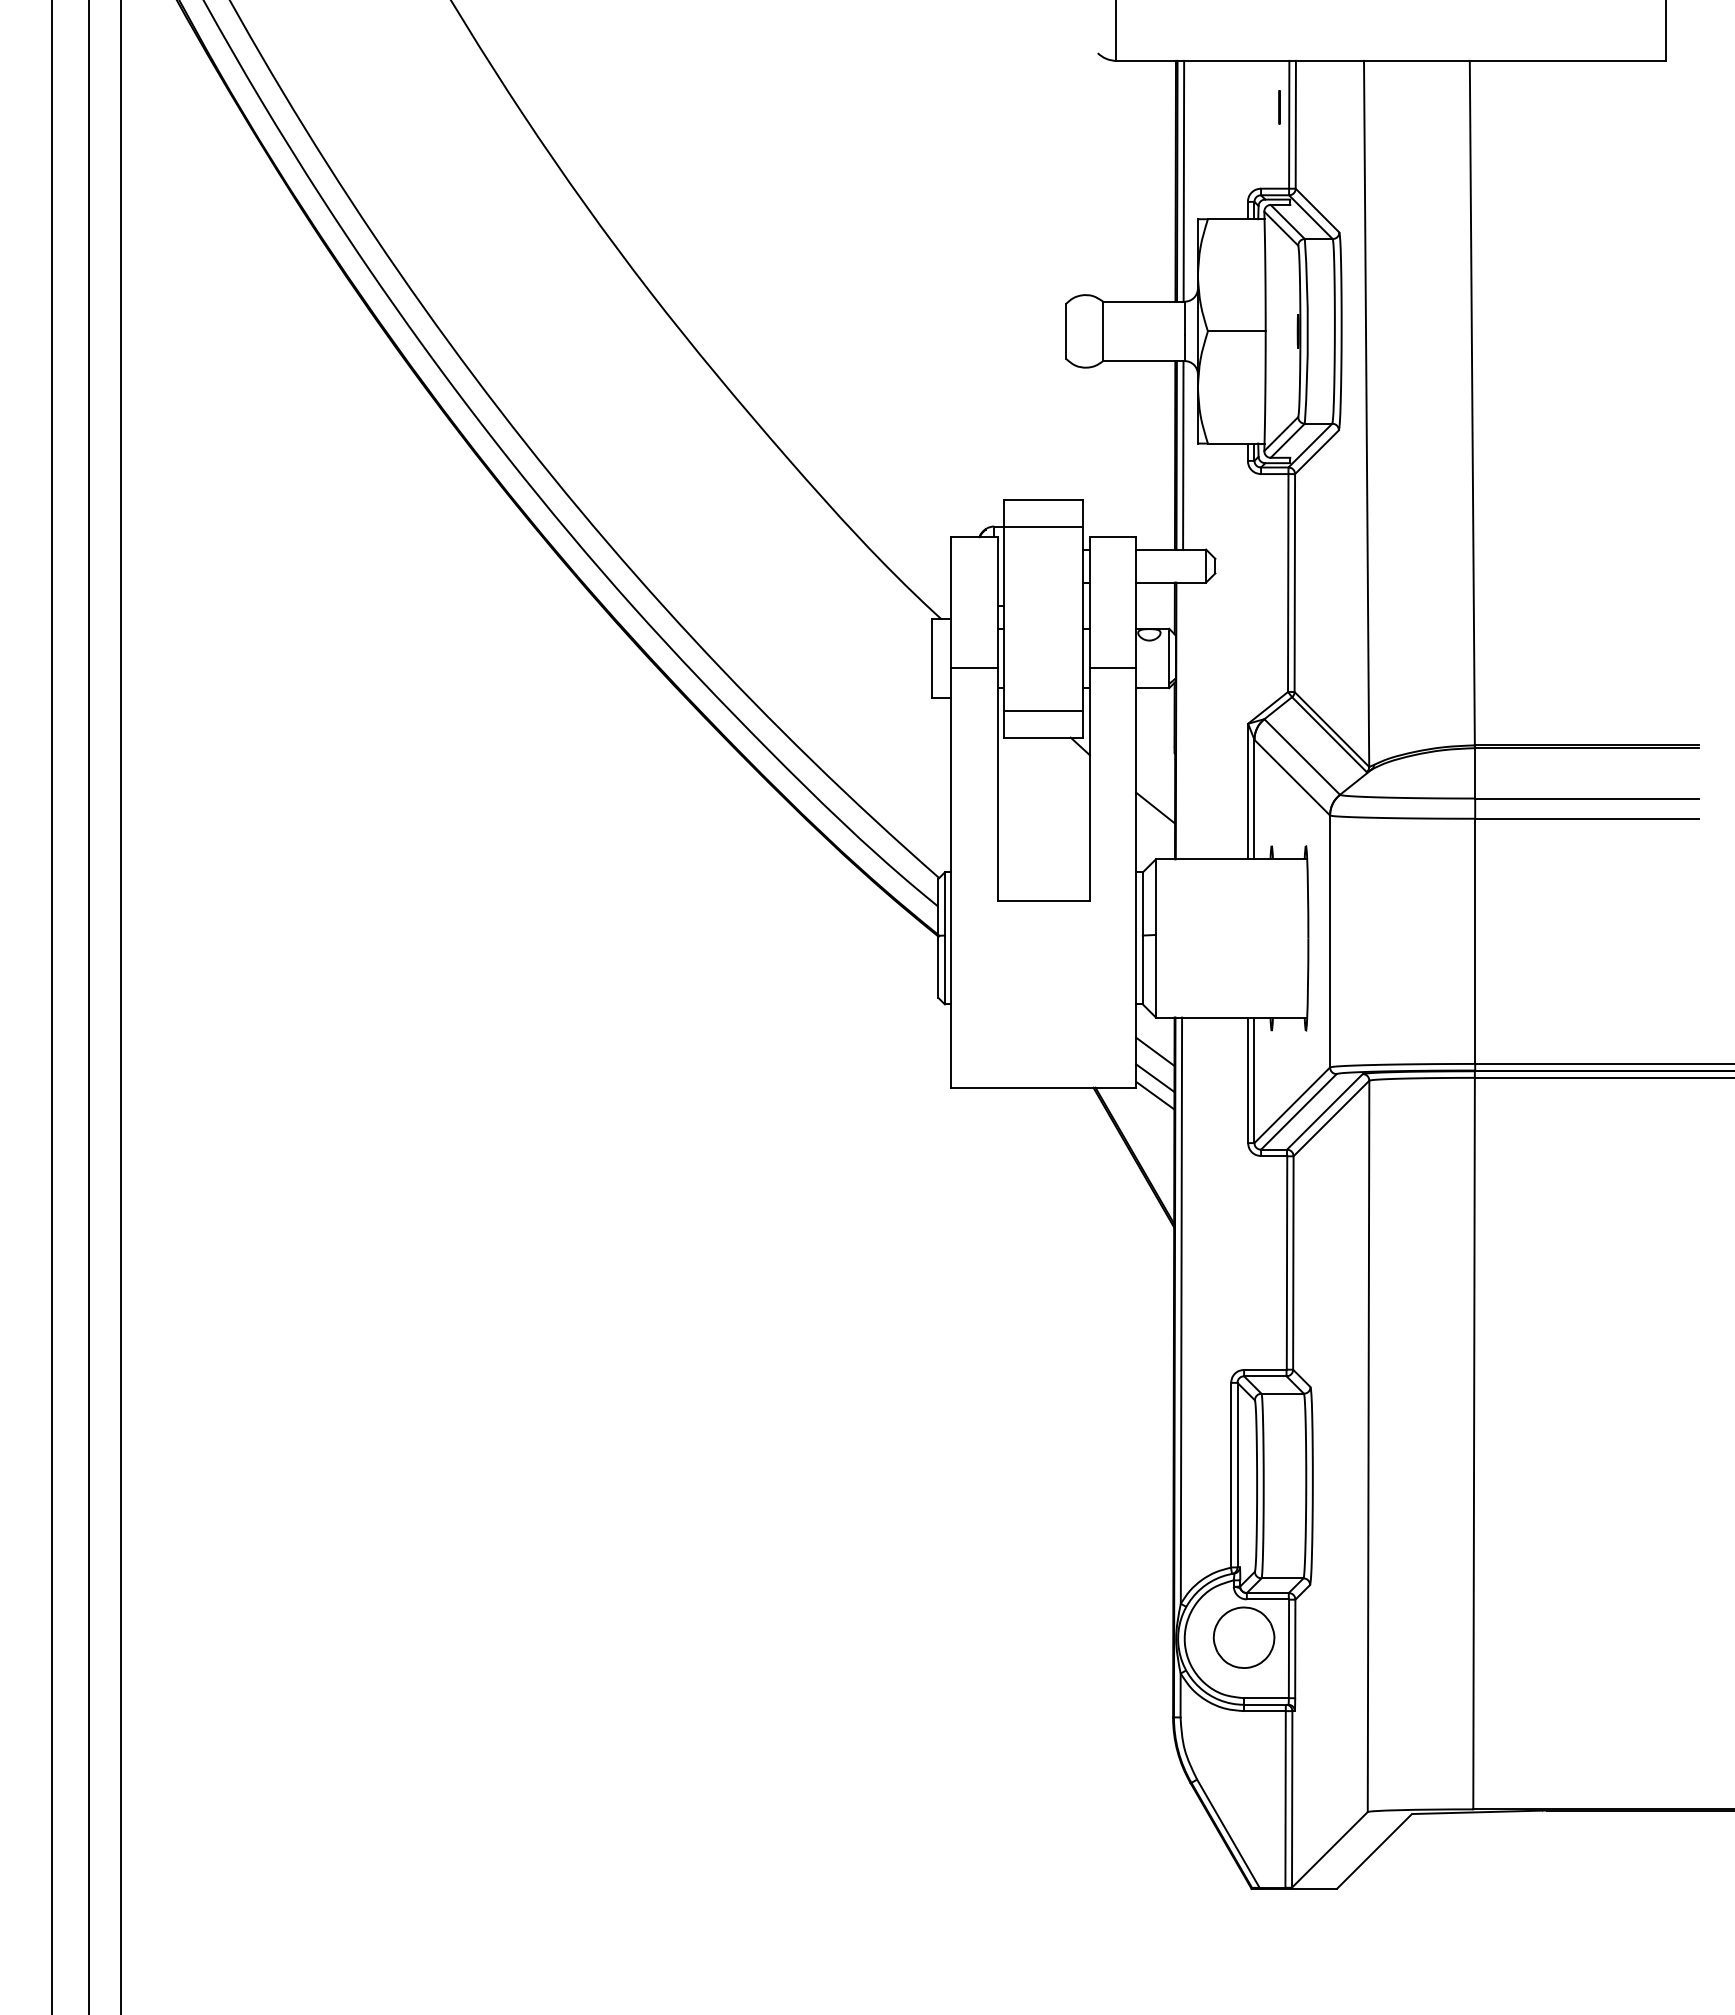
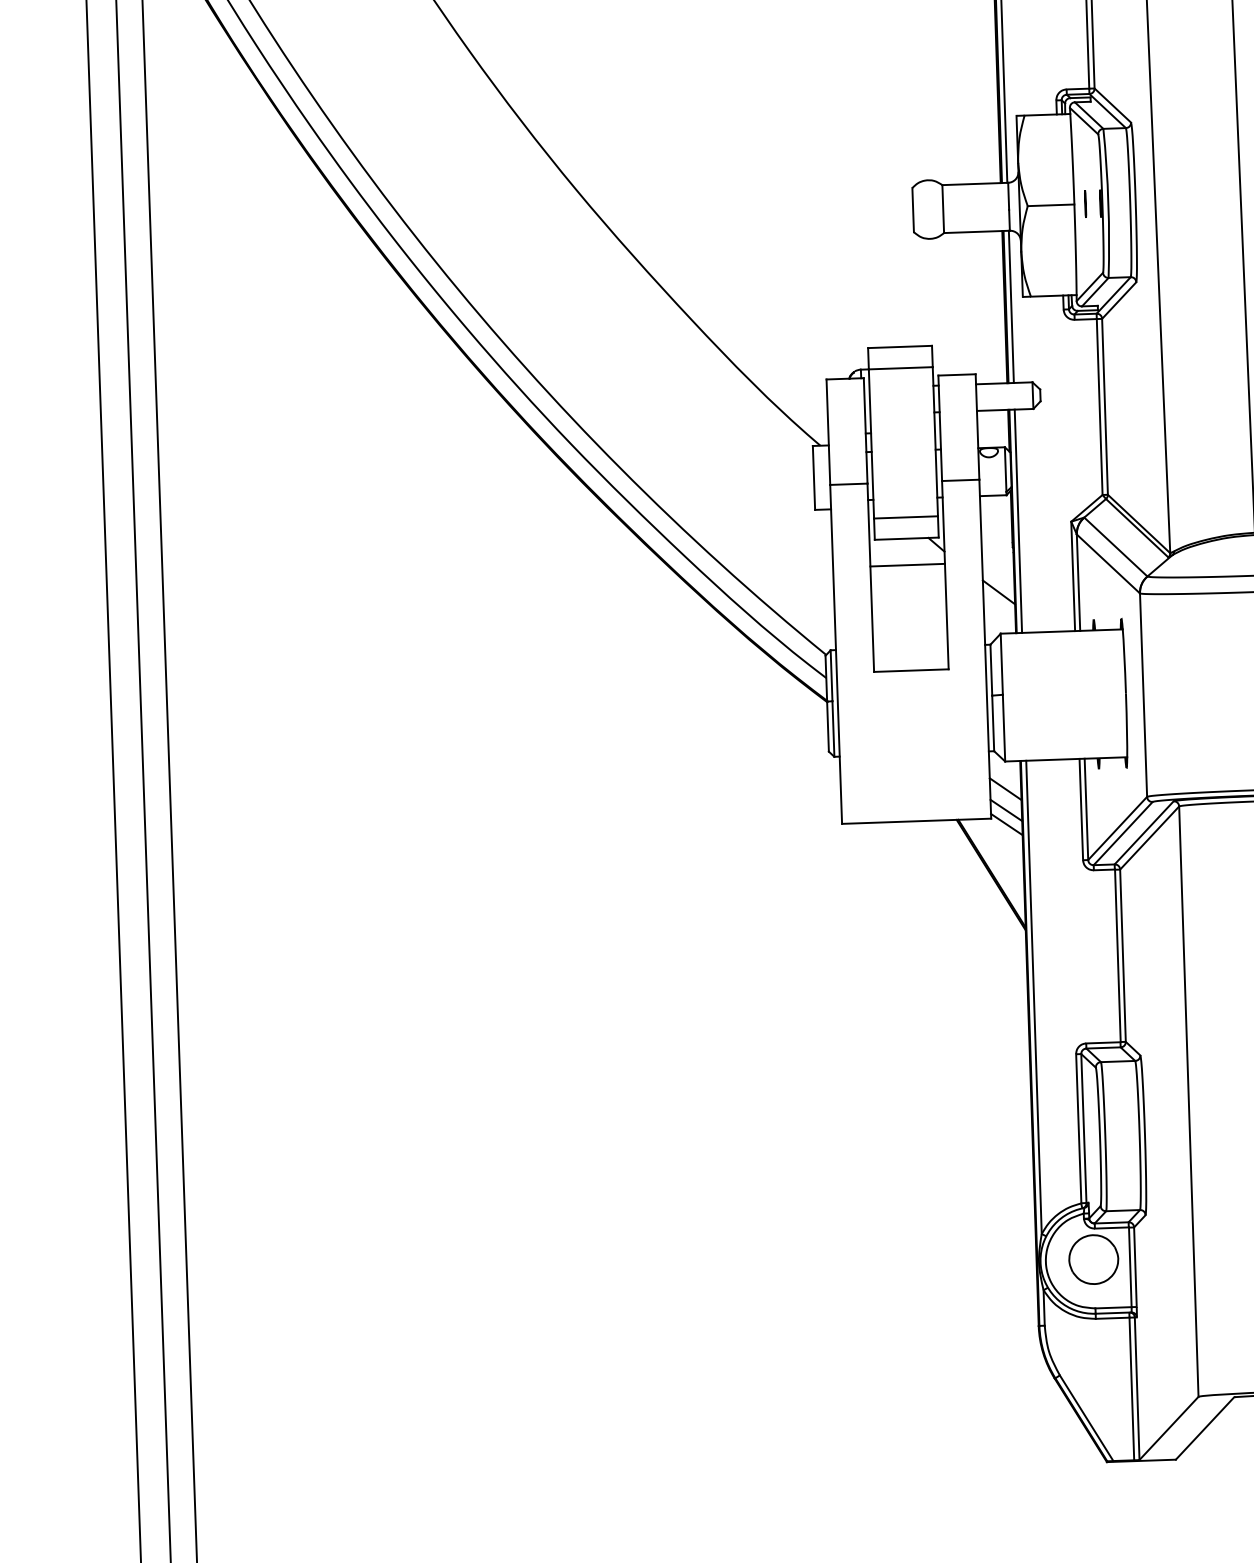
line: (1279, 107) -> (1085, 204), moved
line: (1182, 720) -> (1018, 520), added
line: (1043, 770) -> (907, 565), added

